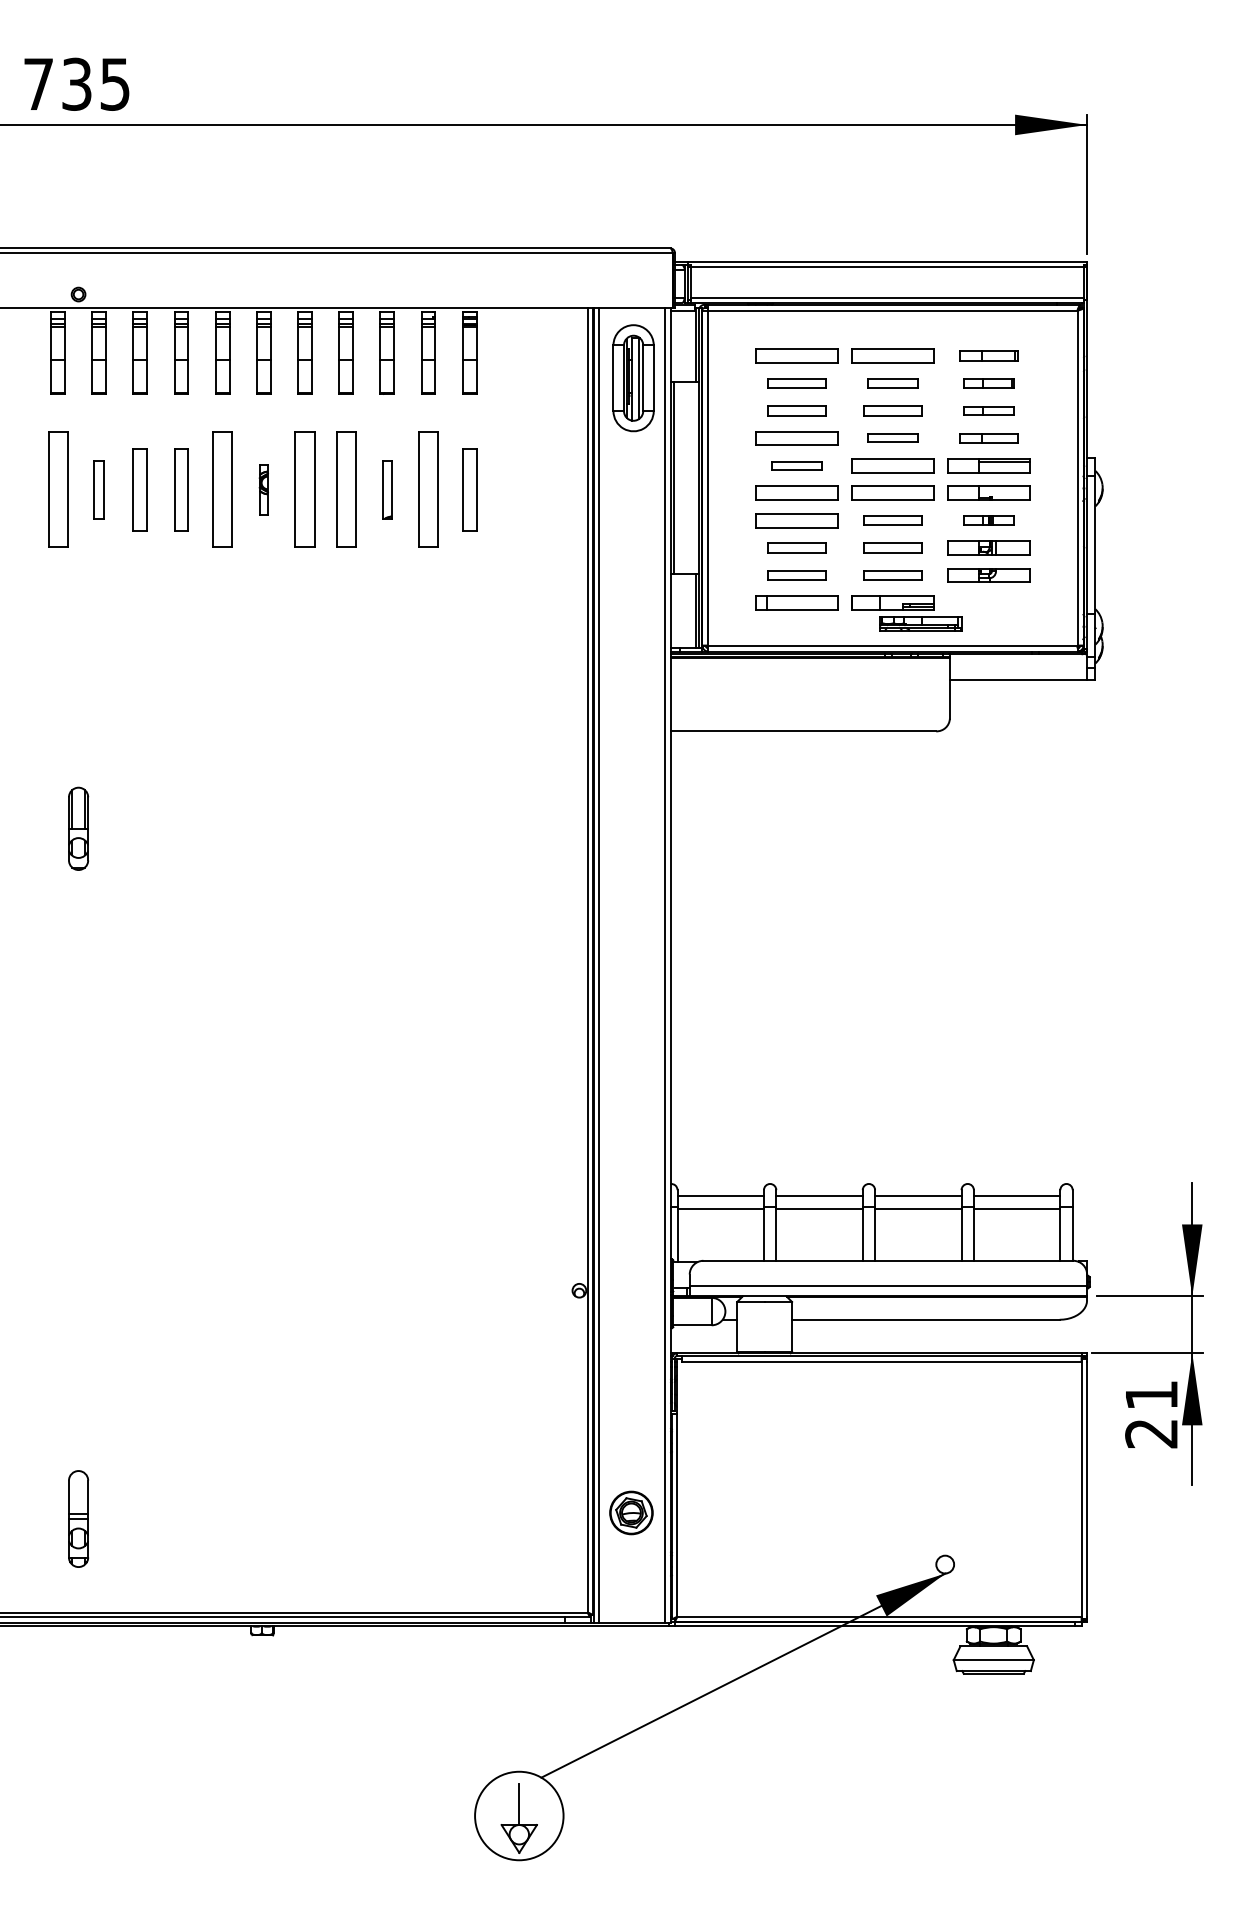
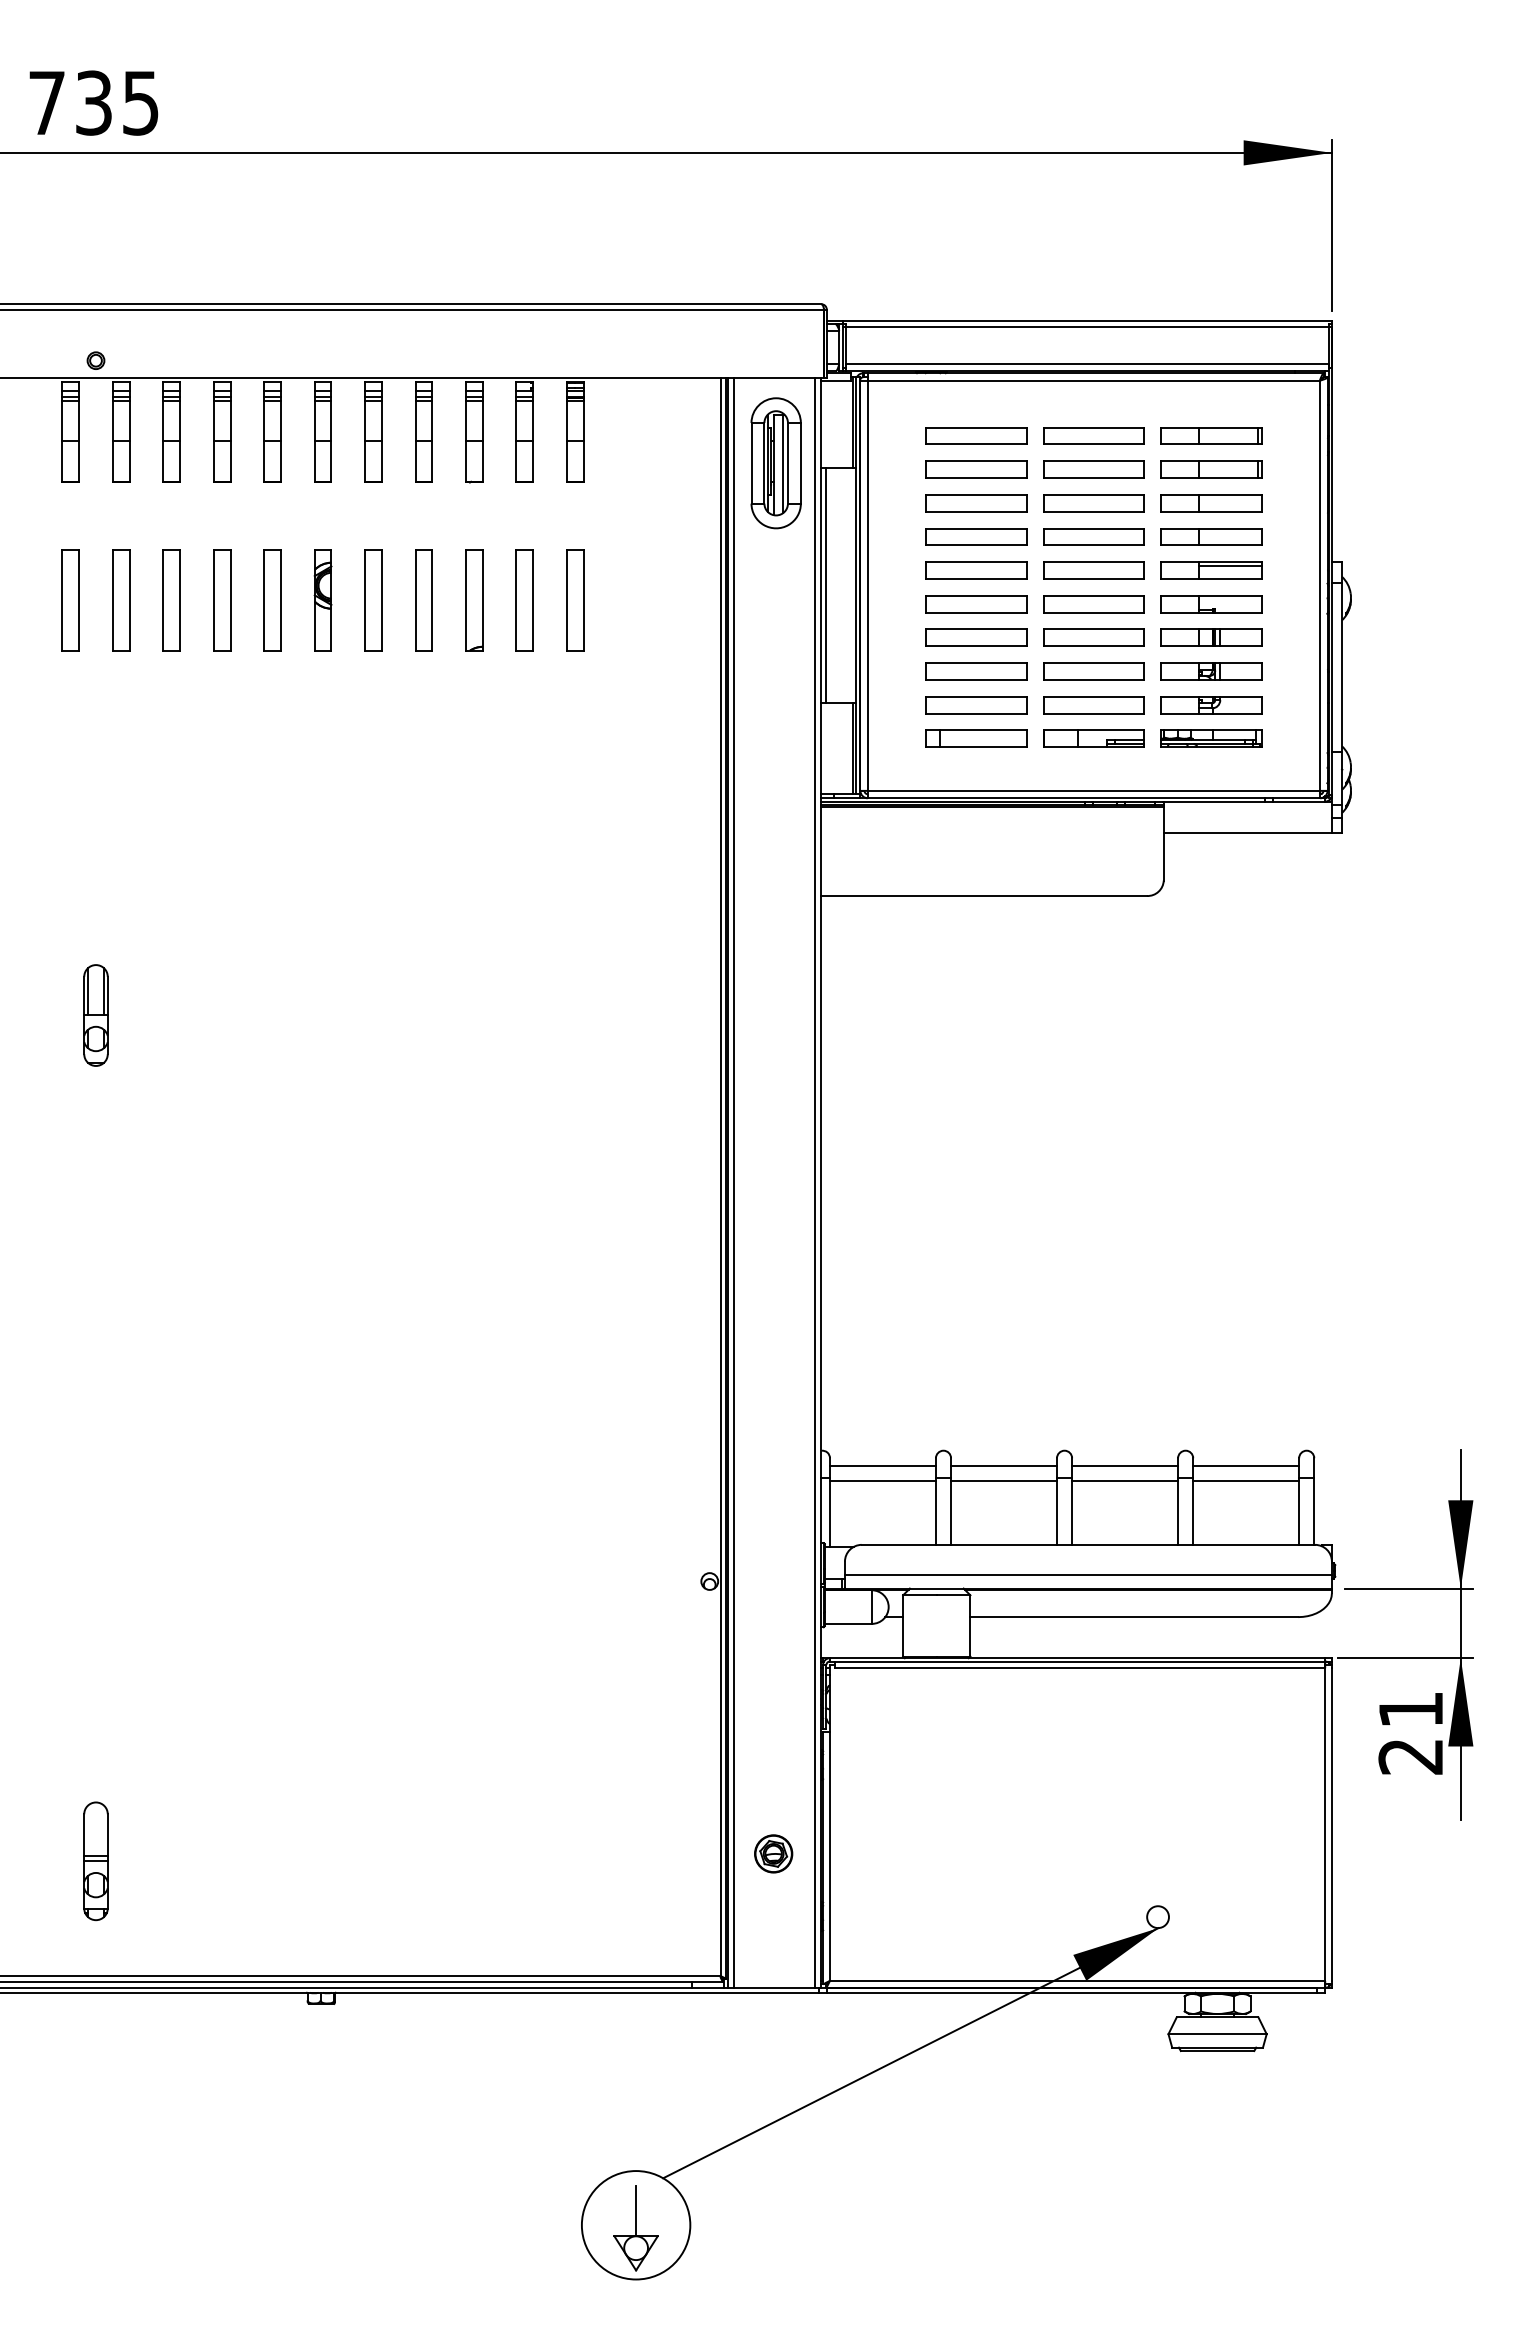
part: (988, 355) -> (1211, 435), size x1.43
part: (797, 383) -> (976, 469), size x1.43
part: (892, 383) -> (1093, 469), size x1.67
part: (988, 383) -> (1211, 469), size x1.67
part: (797, 411) -> (976, 503), size x1.43
part: (892, 411) -> (1093, 503), size x1.43
part: (988, 411) -> (1211, 503), size x1.67
part: (892, 437) -> (1093, 536), size x1.67
part: (988, 437) -> (1211, 536), size x1.43
part: (797, 465) -> (976, 570), size x1.67
part: (57, 490) -> (70, 600), size x0.71
part: (99, 490) -> (121, 600), size x1.43
part: (222, 490) -> (272, 600), size x0.71
part: (263, 490) -> (322, 600), size x1.67
part: (305, 490) -> (373, 600), size x0.71
part: (345, 490) -> (423, 600), size x0.71
part: (387, 490) -> (474, 600), size x1.43
part: (428, 490) -> (524, 600), size x0.71
part: (892, 520) -> (1093, 637), size x1.43
part: (988, 520) -> (1211, 637), size x1.67
part: (797, 548) -> (976, 671), size x1.43
part: (892, 548) -> (1093, 671), size x1.43
part: (797, 575) -> (976, 705), size x1.43
part: (892, 575) -> (1093, 705), size x1.43
part: (921, 624) -> (1211, 738), moved
part: (631, 1512) -> (773, 1853), size x0.71

